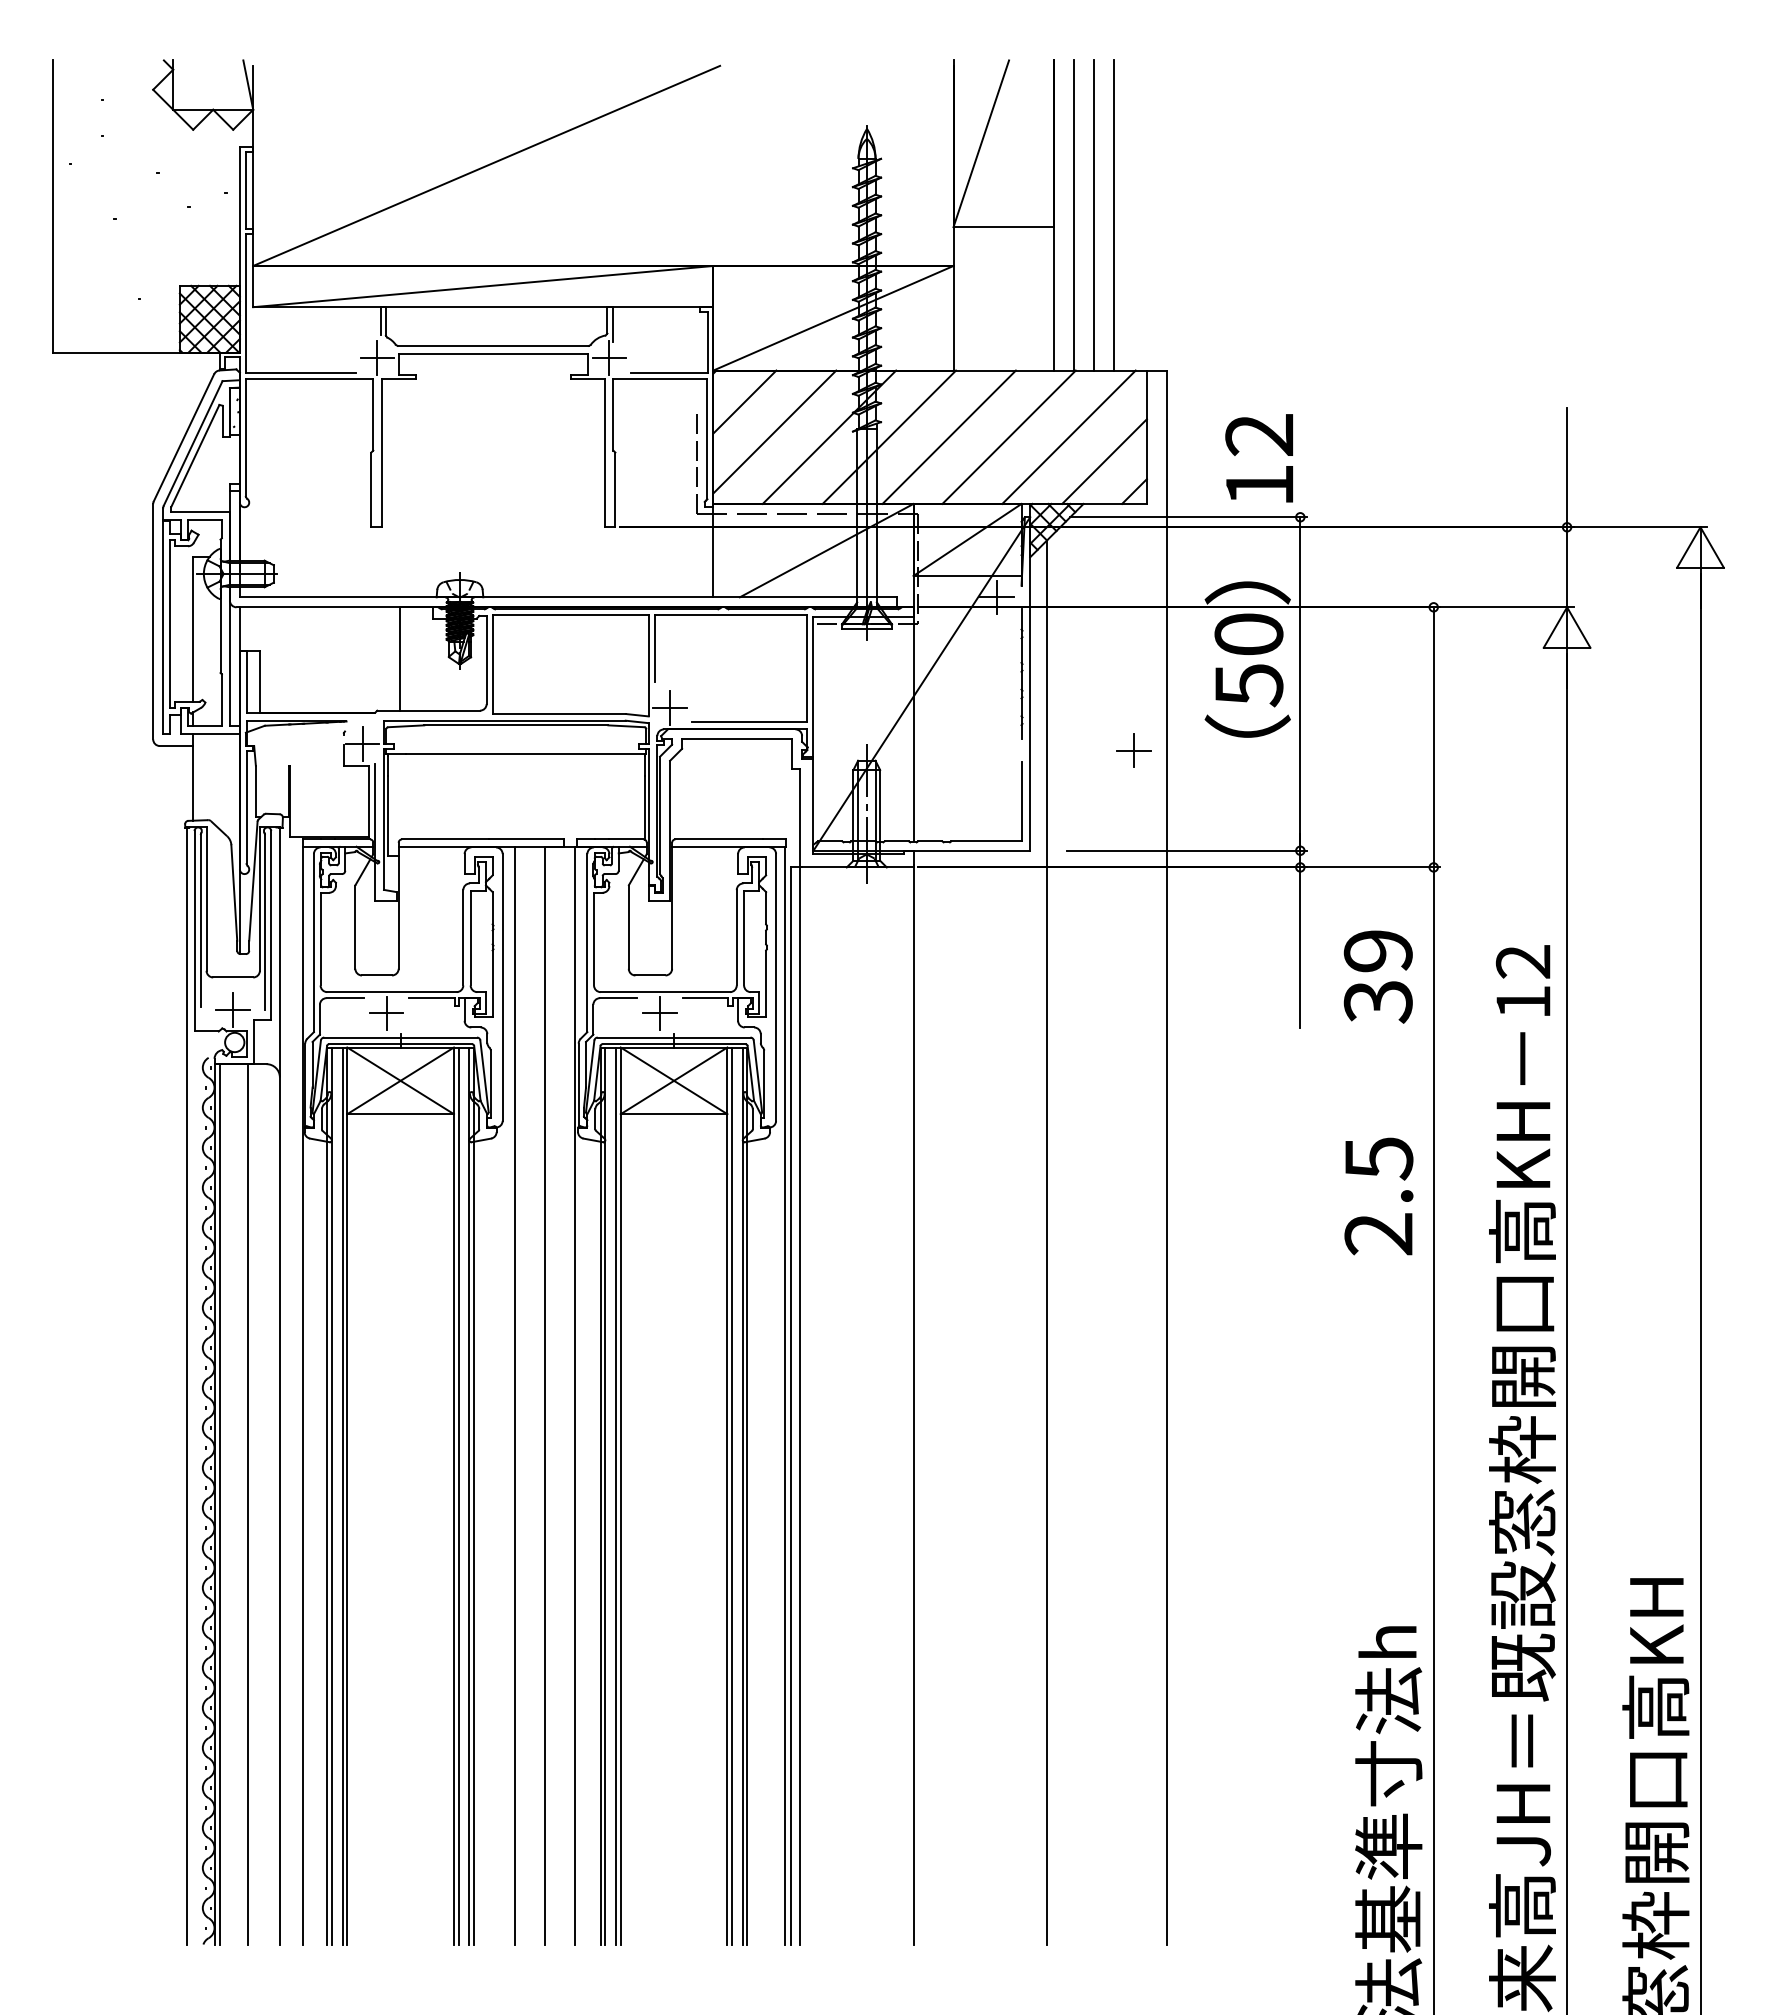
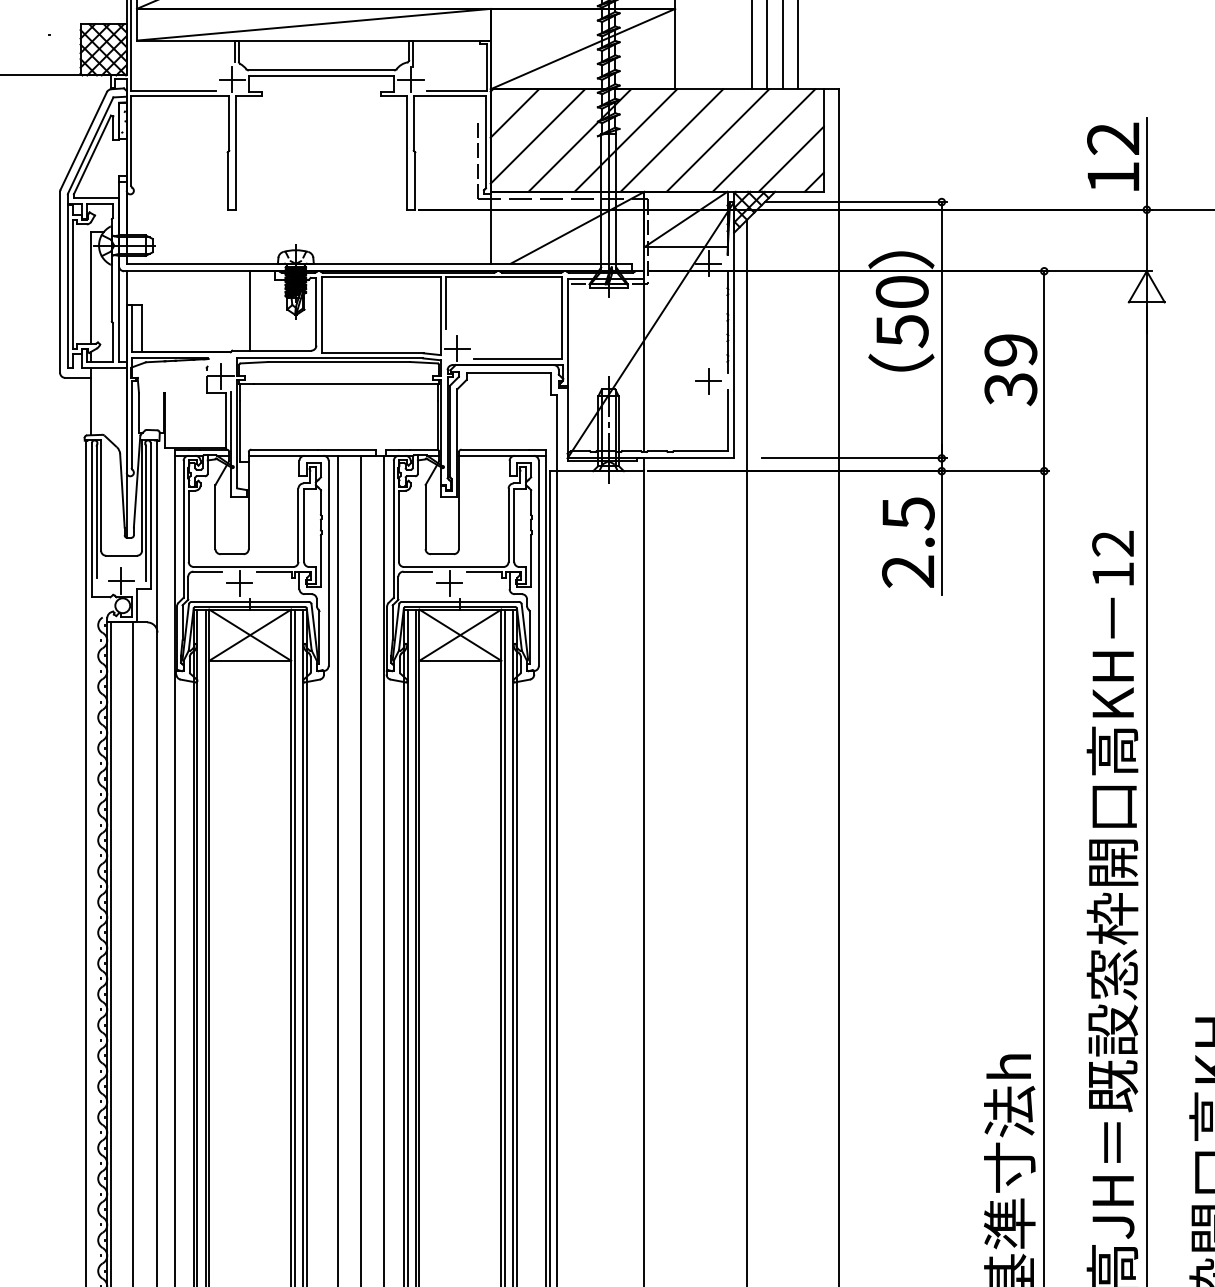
text: (1258, 458) -> (1112, 156), moved
part: (1133, 750) -> (708, 381), moved
text: (1377, 976) -> (1010, 369), moved
text: (1378, 1196) -> (908, 542), moved

